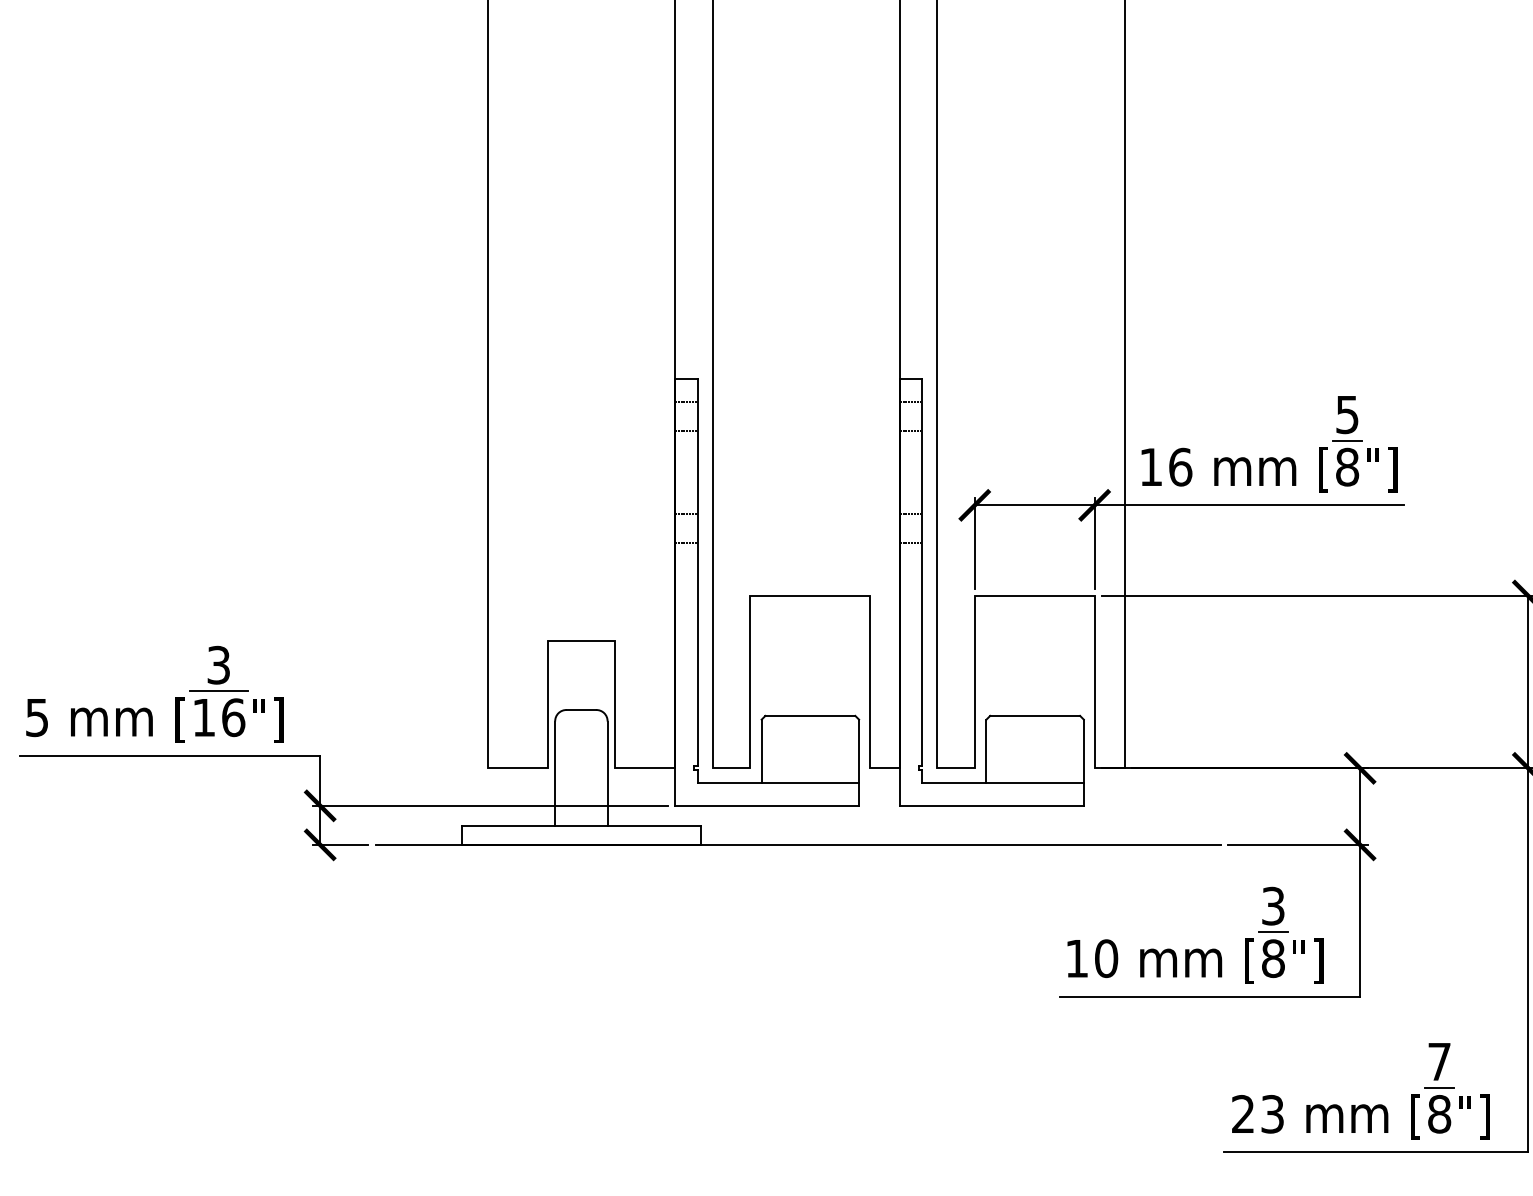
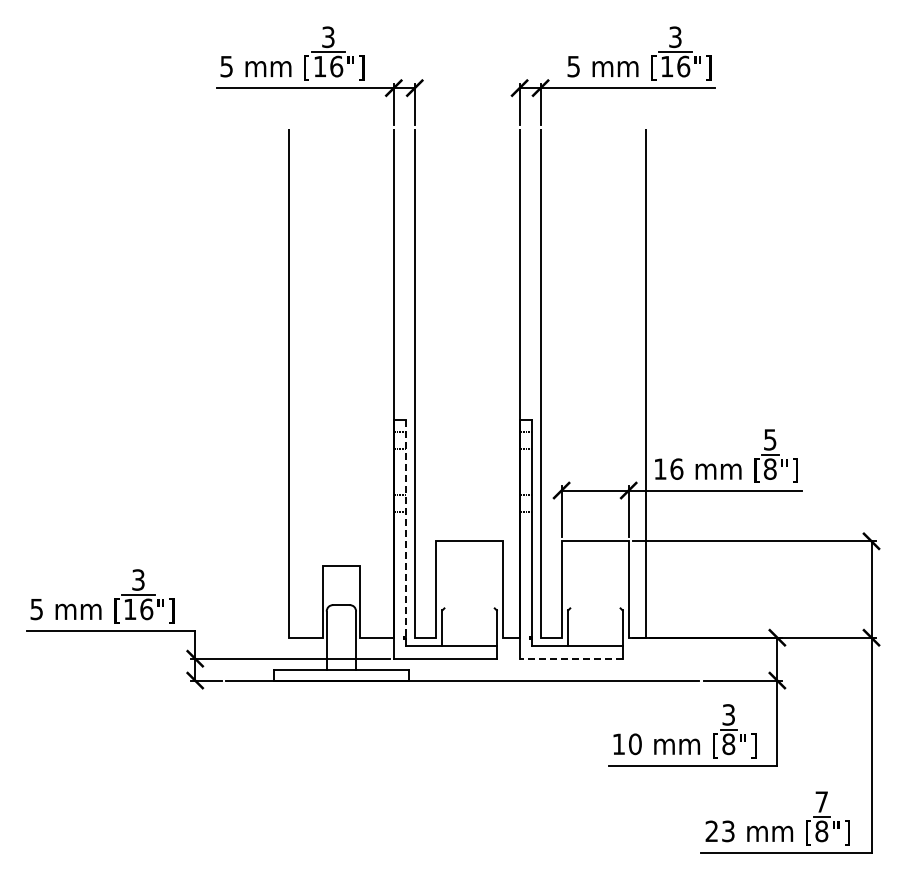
line: (697, 573) -> (406, 528), solid -> dashed
line: (810, 716) -> (469, 608), removed
line: (1035, 716) -> (595, 608), removed
line: (992, 805) -> (571, 658), solid -> dashed

